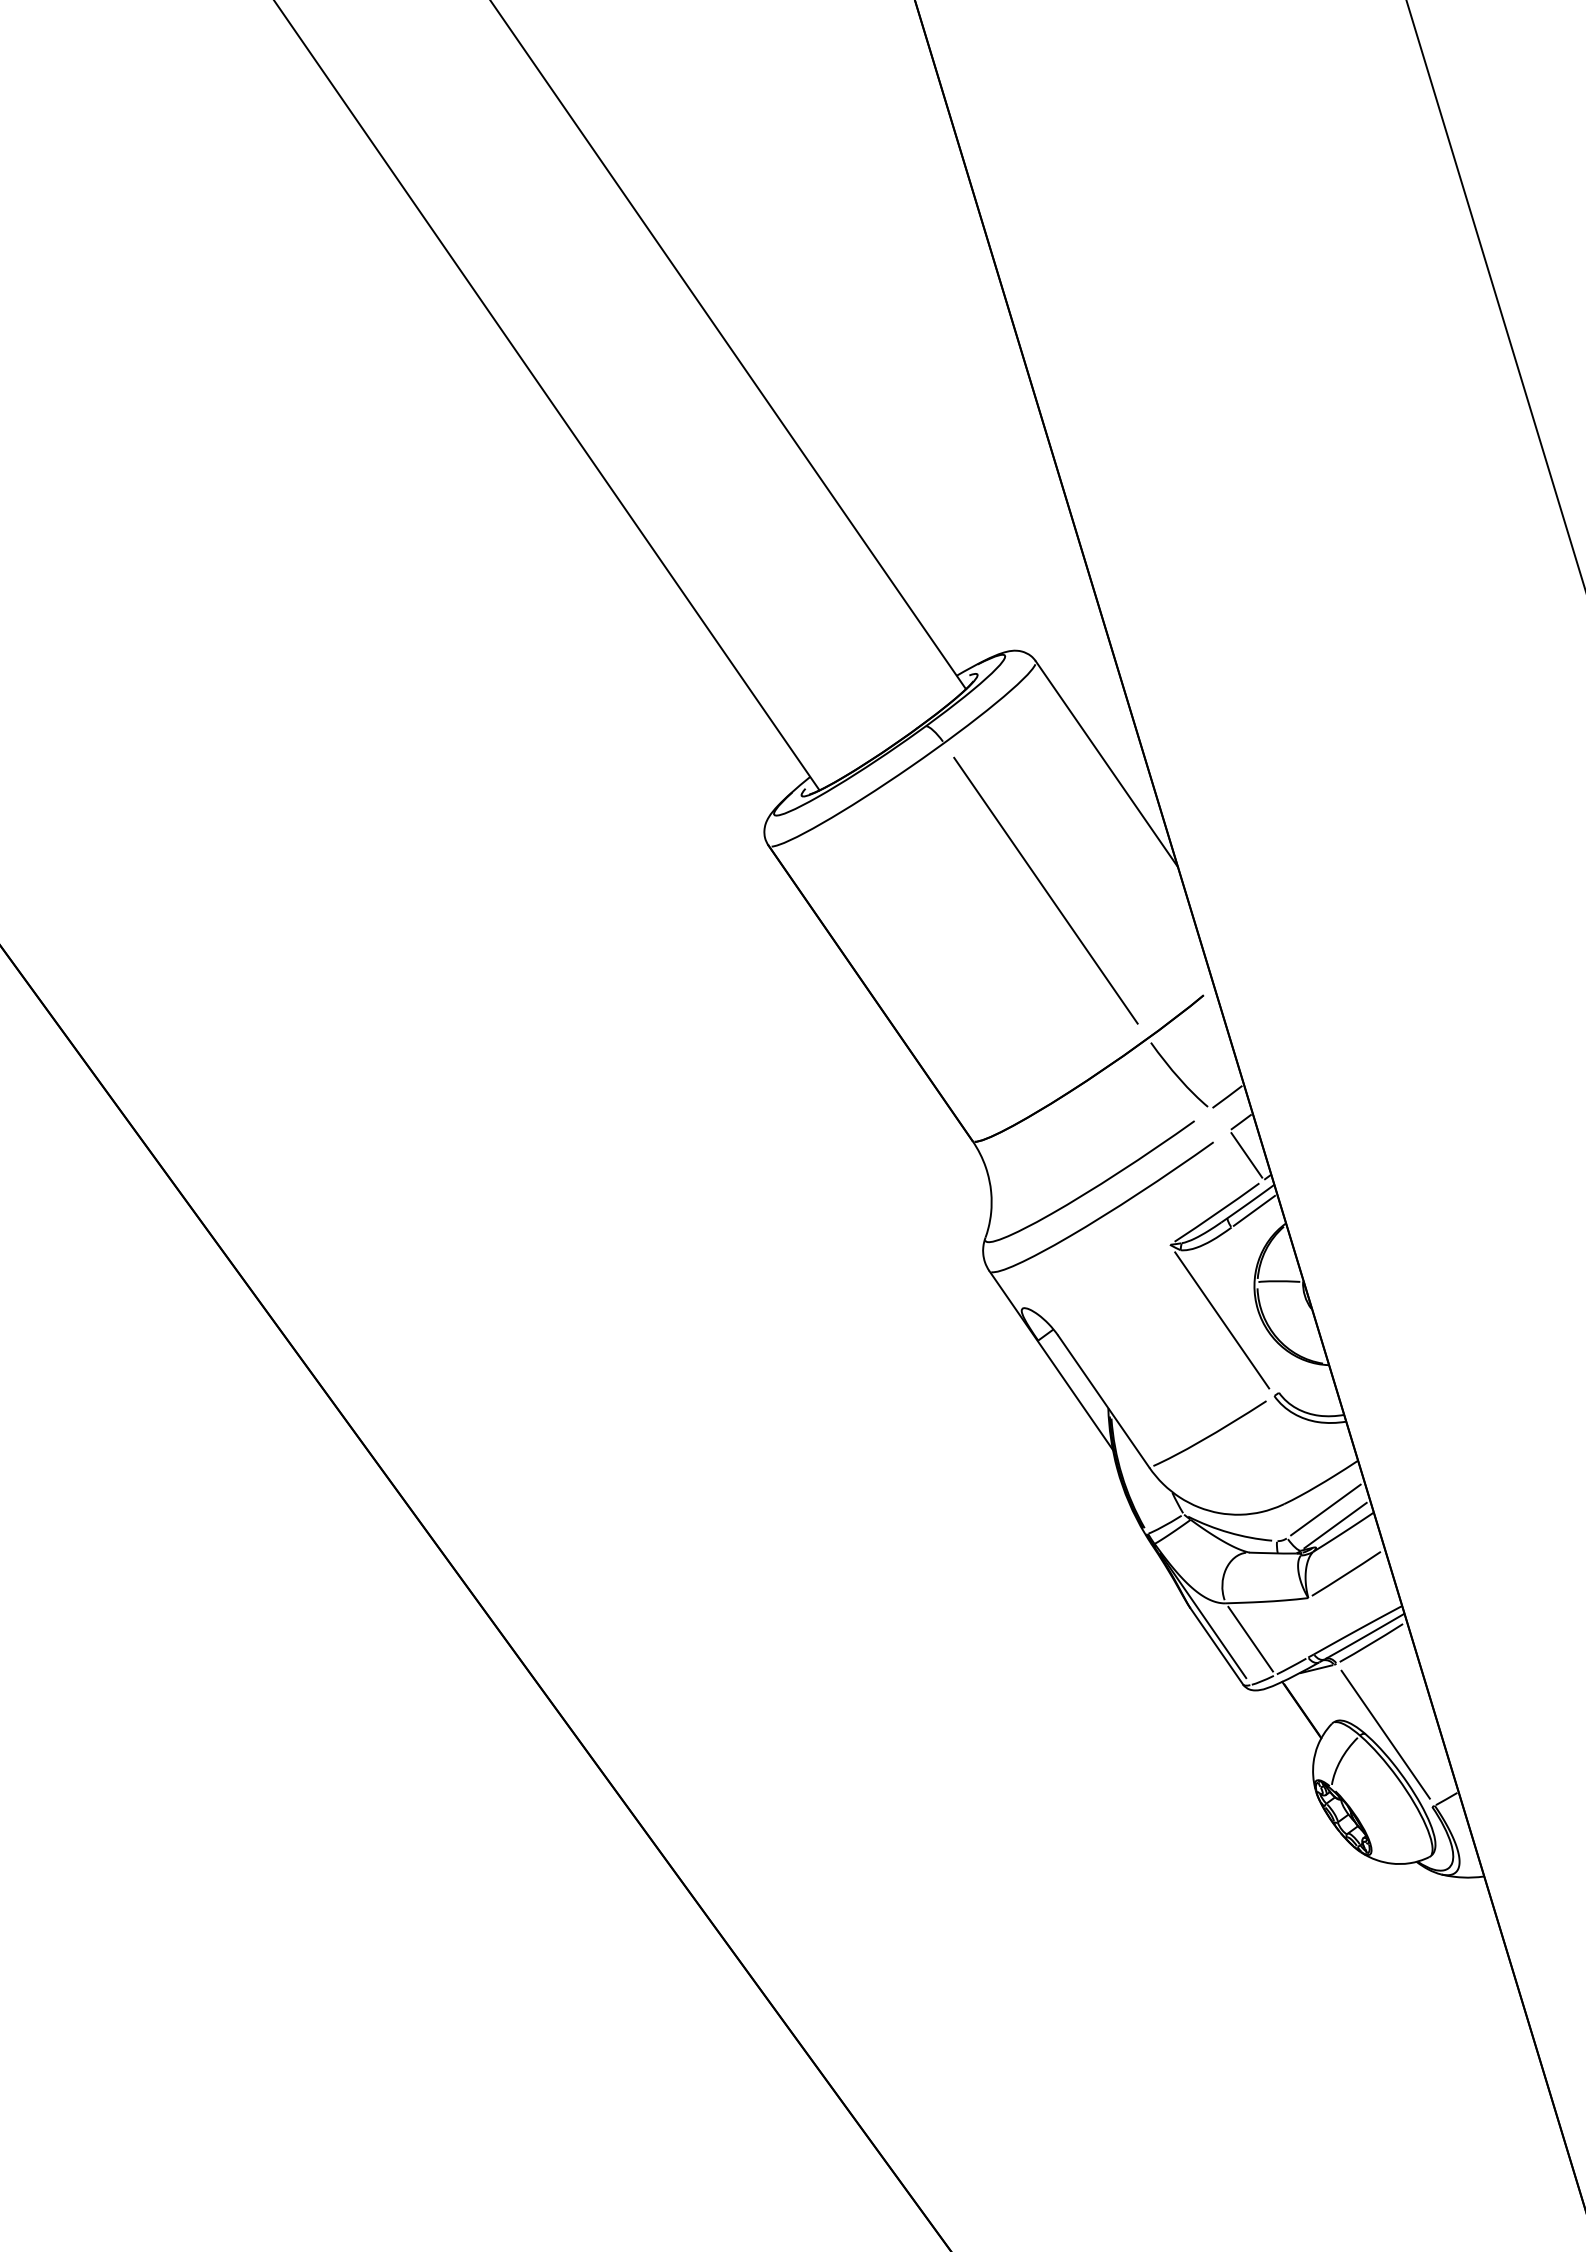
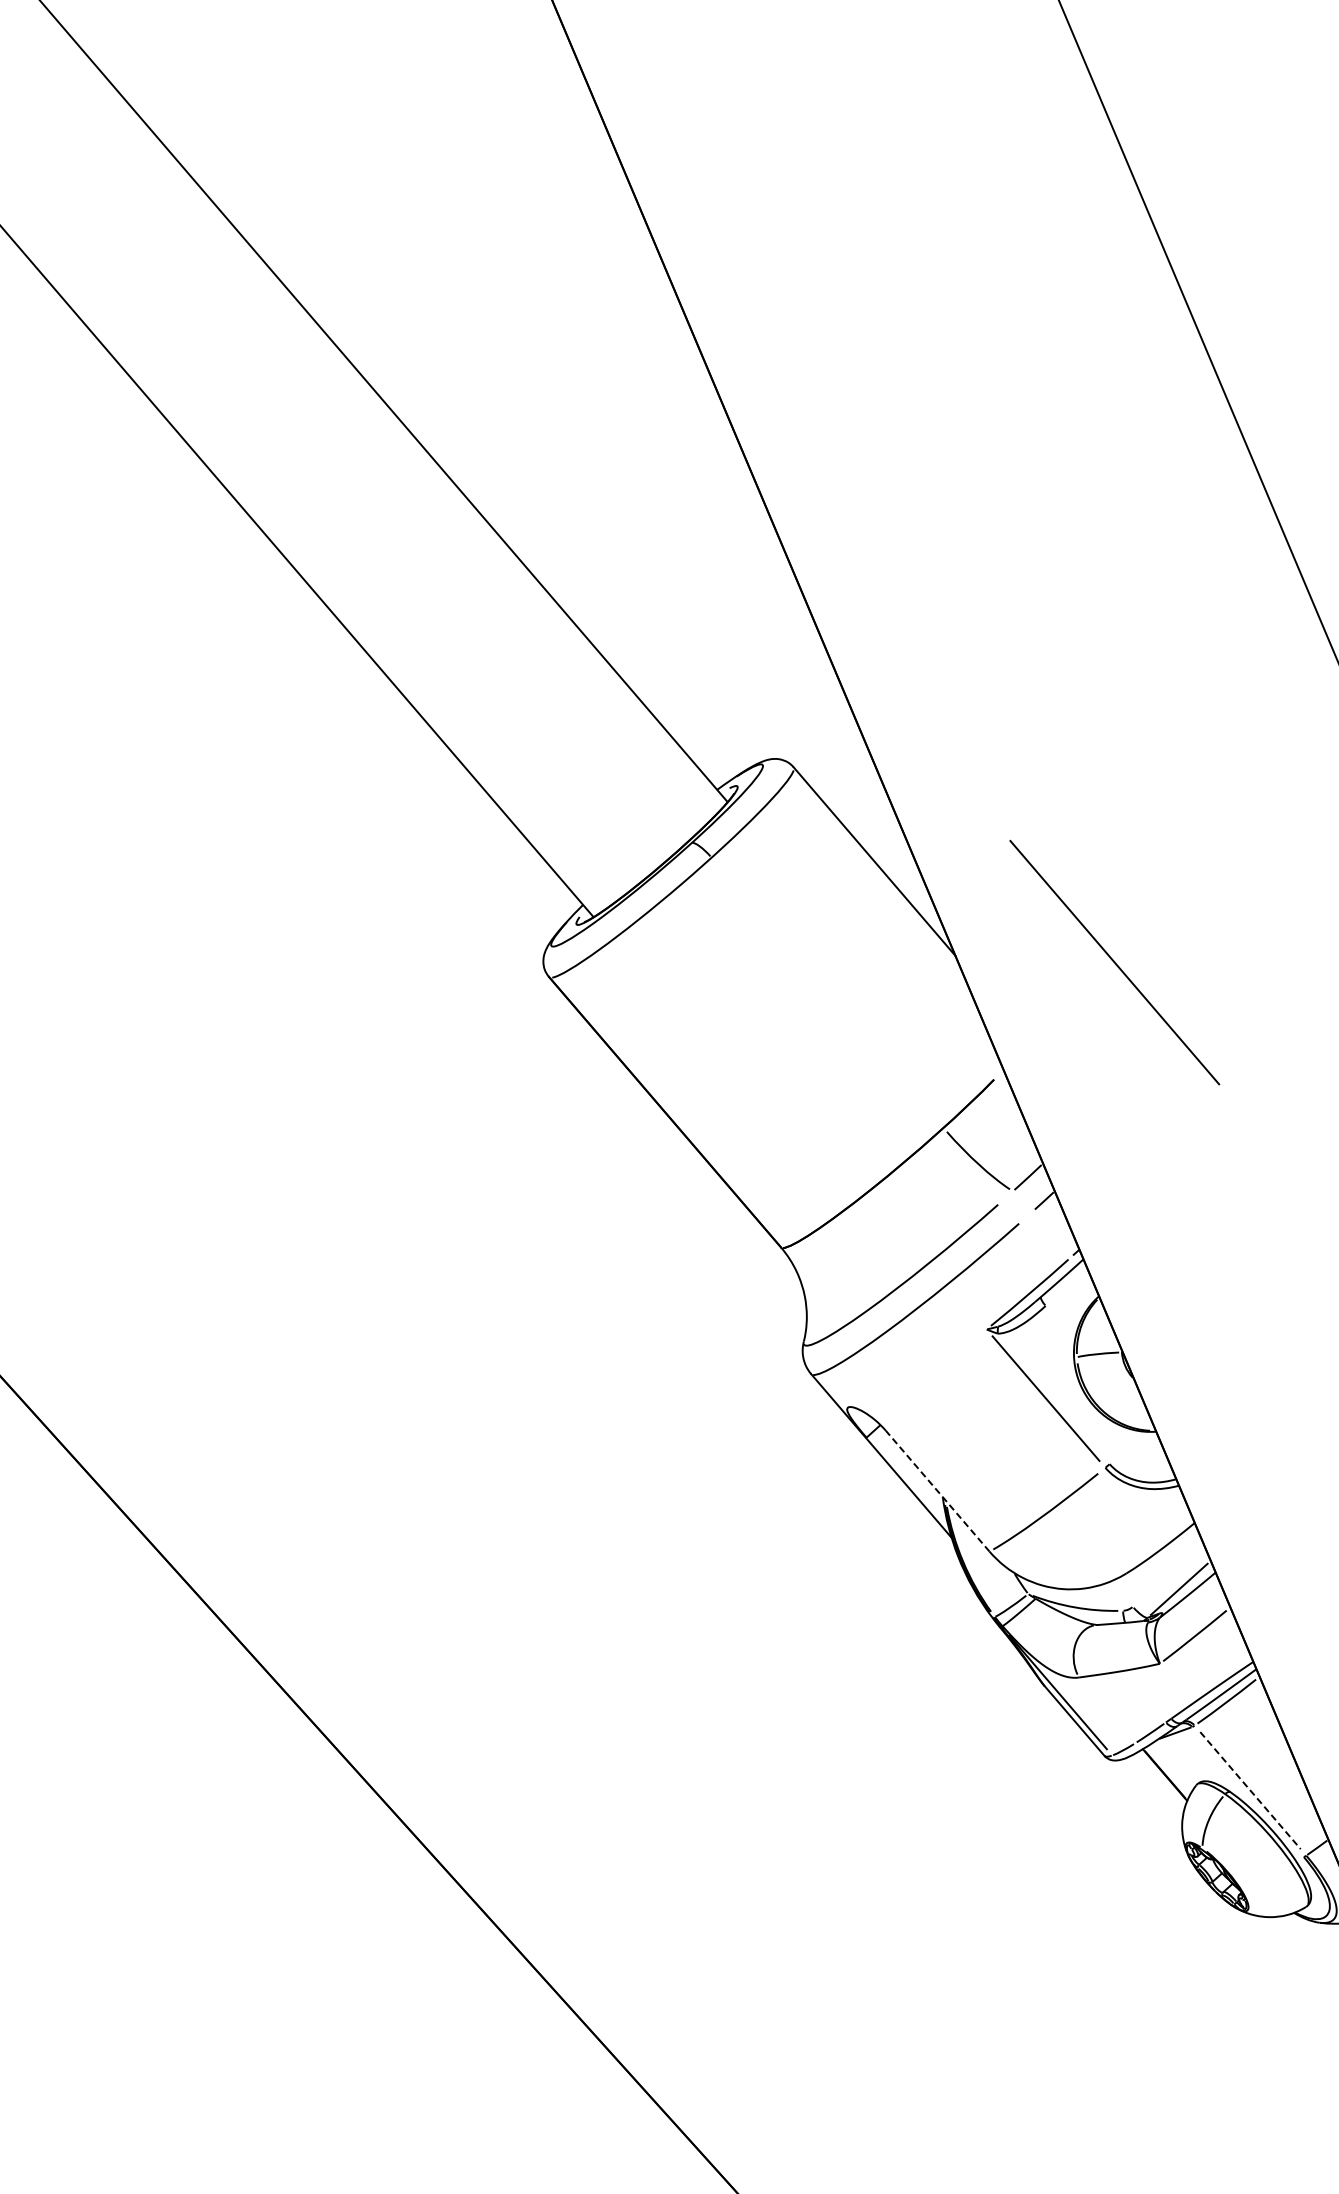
line: (1045, 890) -> (1114, 962), moved
line: (1246, 1155) -> (1052, 1233), removed
line: (1253, 1210) -> (1065, 1286), removed
line: (1103, 1401) -> (937, 1490), solid -> dashed
line: (1325, 1509) -> (1167, 1574), removed
line: (1250, 1638) -> (1107, 1709), removed
line: (1385, 1734) -> (1250, 1790), solid -> dashed

